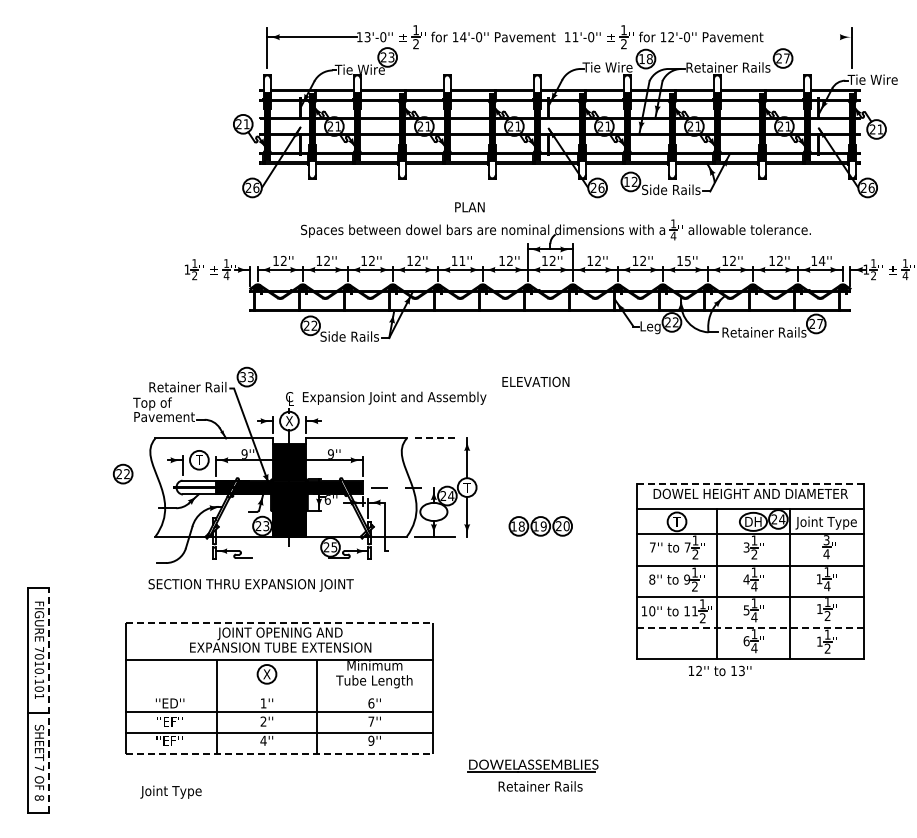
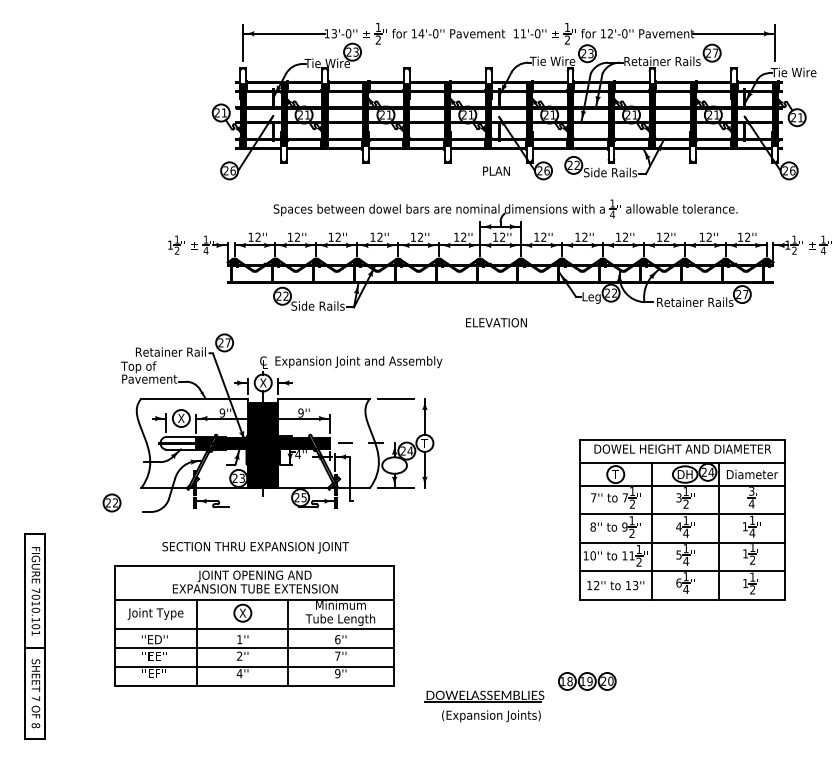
line: (807, 37) -> (734, 34), added
text: (645, 59) -> (587, 54), 18 -> 23
text: (626, 181) -> (569, 165), 12 -> 22
text: (469, 207) -> (496, 171), moved
text: (462, 260) -> (420, 236), 11'' -> 12''
text: (687, 260) -> (625, 236), 15'' -> 12''
text: (821, 260) -> (747, 236), 14'' -> 12''
text: (246, 377) -> (224, 343), 33 -> 27
text: (535, 381) -> (496, 322), moved
line: (435, 438) -> (396, 398), dashed -> solid
text: (198, 460) -> (180, 418), T -> X
part: (122, 473) -> (111, 502), moved
line: (750, 484) -> (682, 440), dashed -> solid
text: (327, 499) -> (297, 454), 6'' -> 4''
text: (825, 522) -> (750, 475), Joint Type -> Diameter
part: (540, 526) -> (587, 681), moved
text: (250, 585) -> (255, 547), moved
line: (280, 622) -> (255, 566), dashed -> solid
line: (750, 628) -> (682, 571), dashed -> solid
text: (719, 670) -> (615, 585), moved
line: (279, 691) -> (254, 628), added
line: (49, 700) -> (45, 636), dashed -> solid
text: (167, 721) -> (152, 656), ''EF'' -> ''EE''
line: (280, 754) -> (255, 686), dashed -> solid
text: (540, 787) -> (491, 716), Retainer Rails -> (Expansion Joints)
text: (170, 791) -> (155, 613), moved

